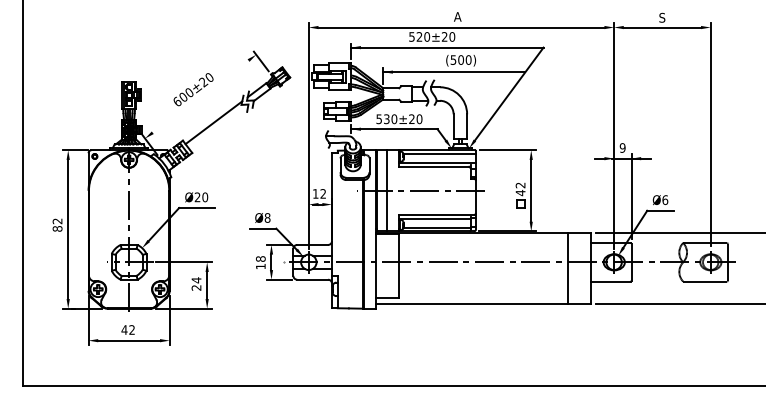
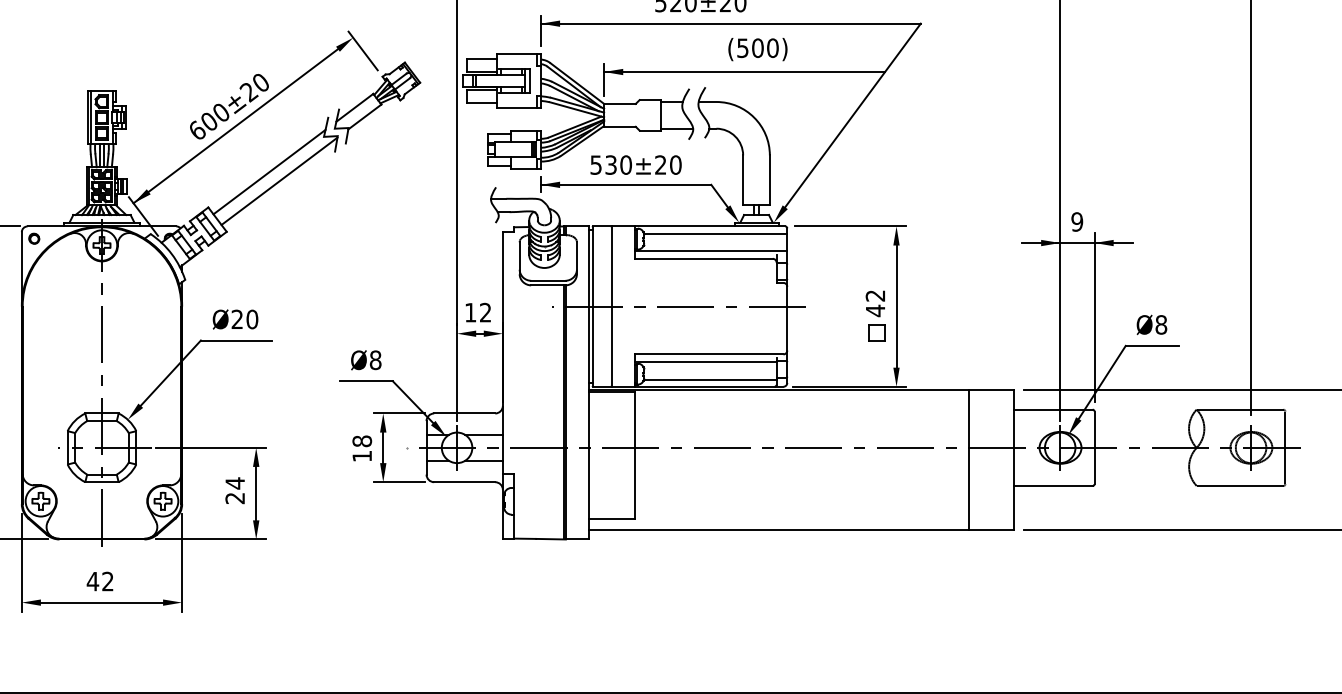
line: (196, 99) -> (235, 126), added
line: (218, 127) -> (278, 181), added
text: (665, 199) -> (1161, 323), Ø6 -> Ø8

